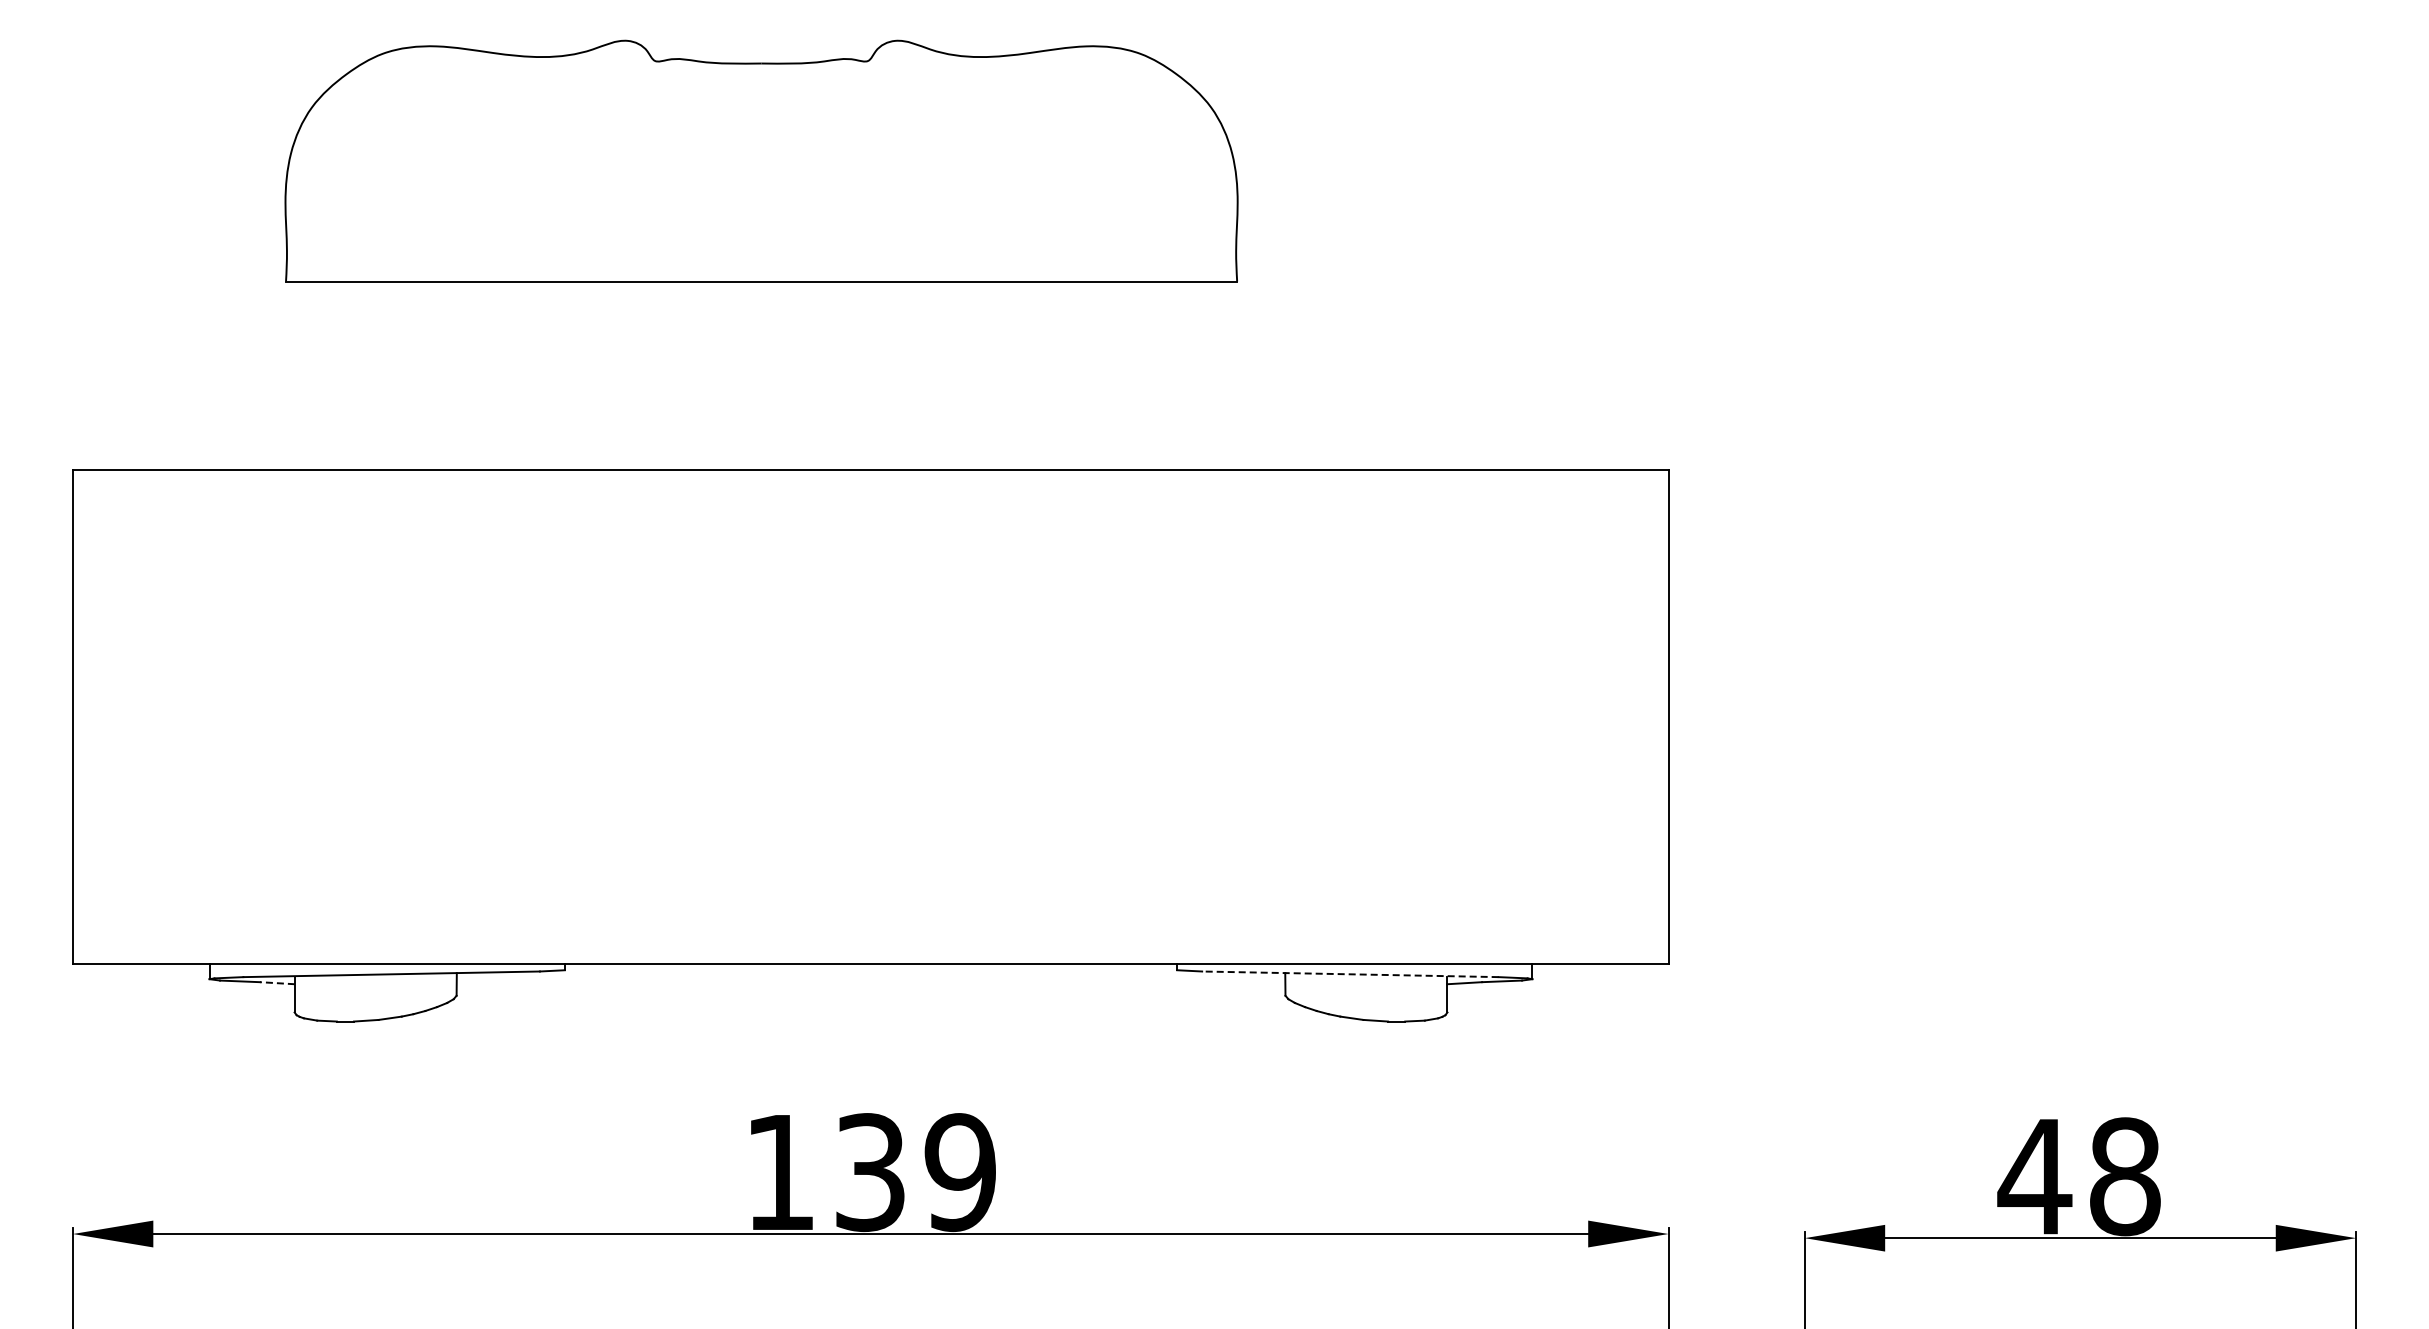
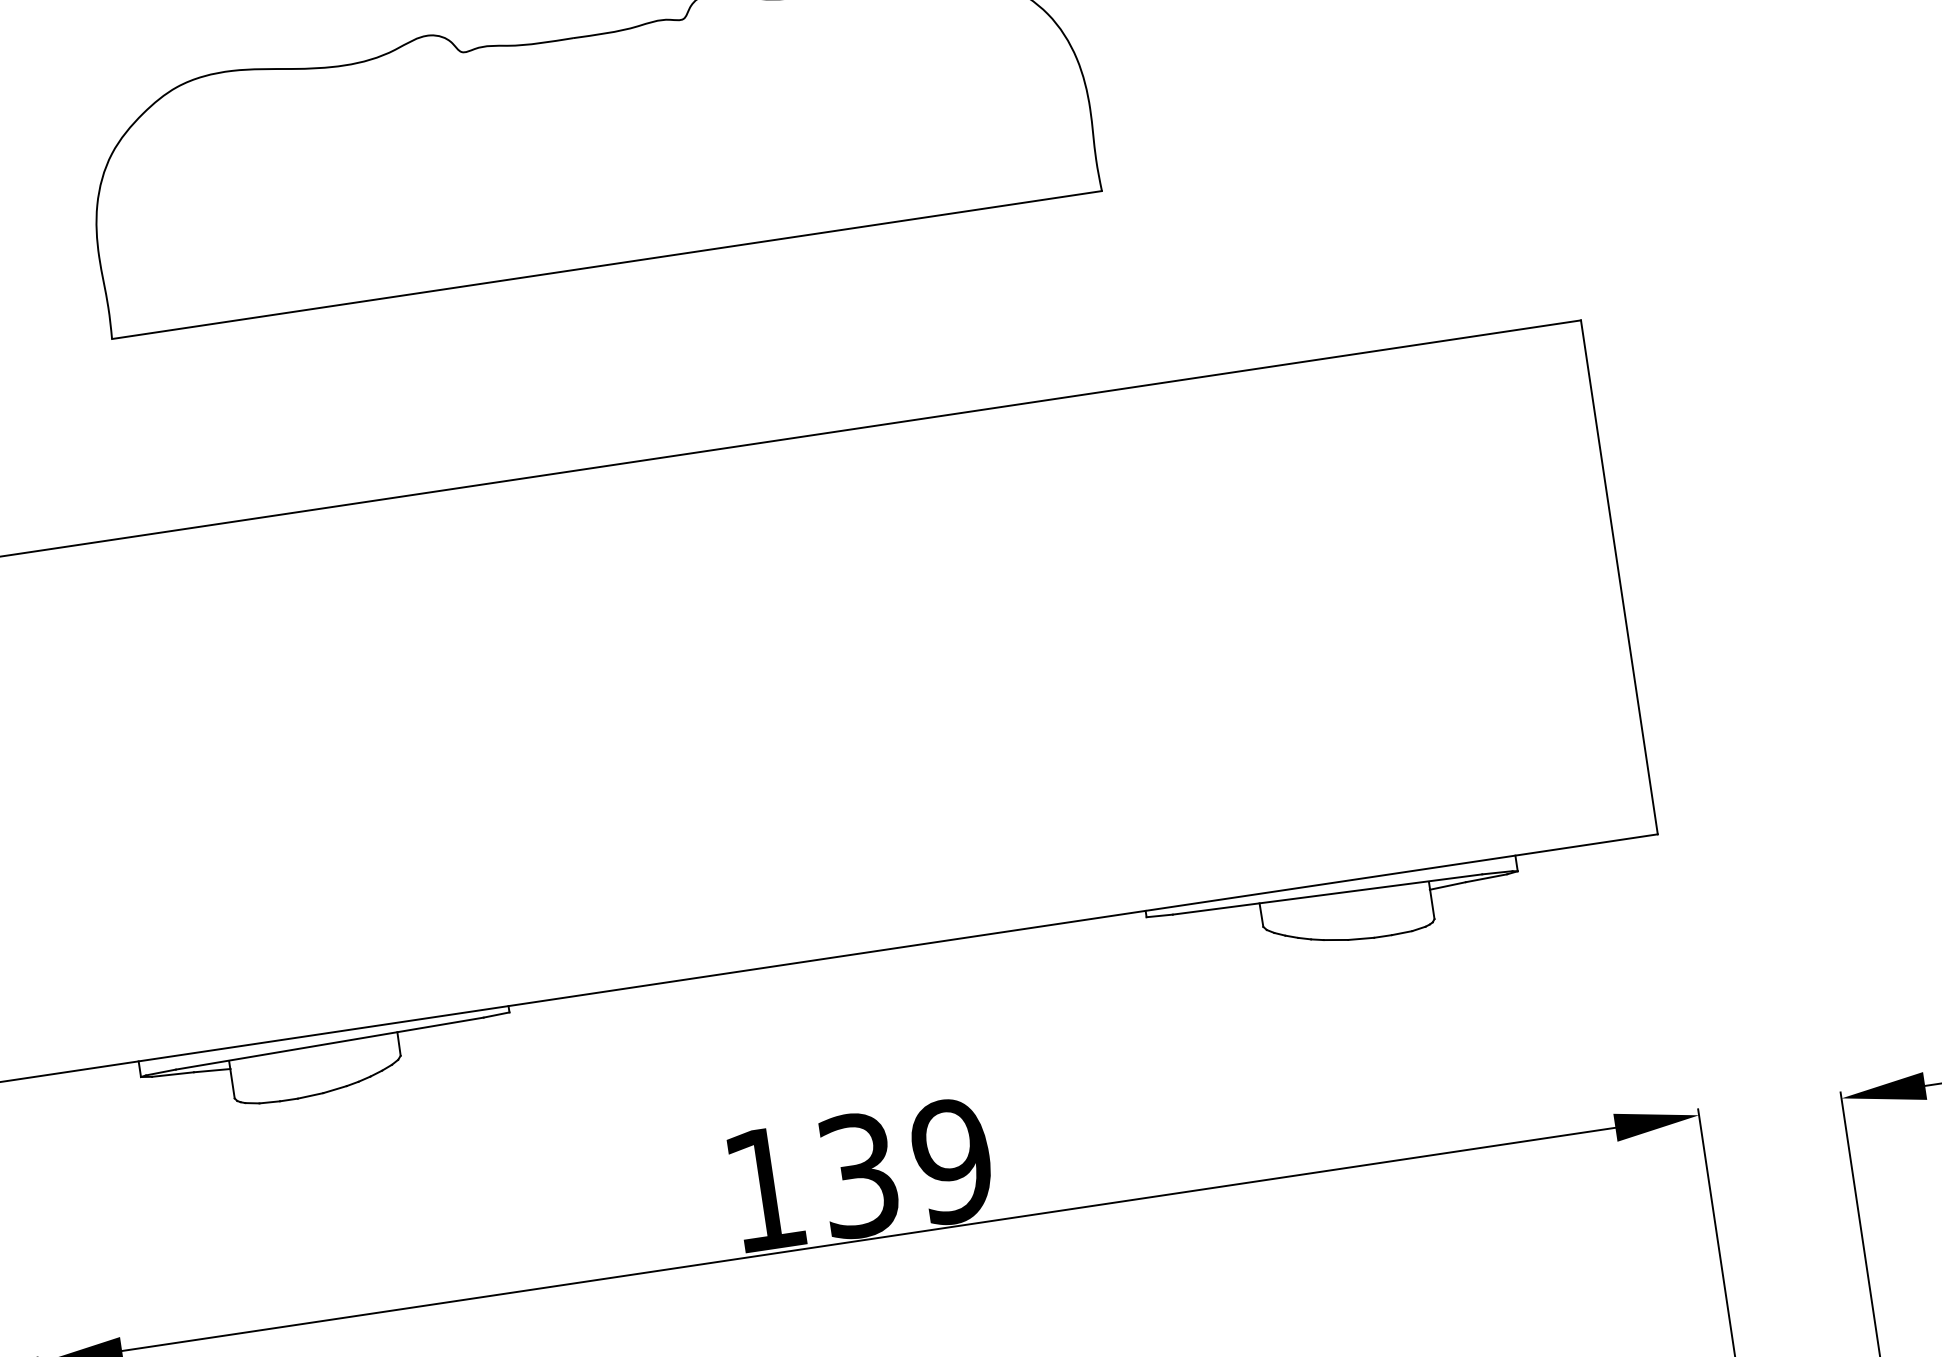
line: (1349, 974) -> (1326, 894), dashed -> solid
line: (276, 983) -> (211, 1071), dashed -> solid

